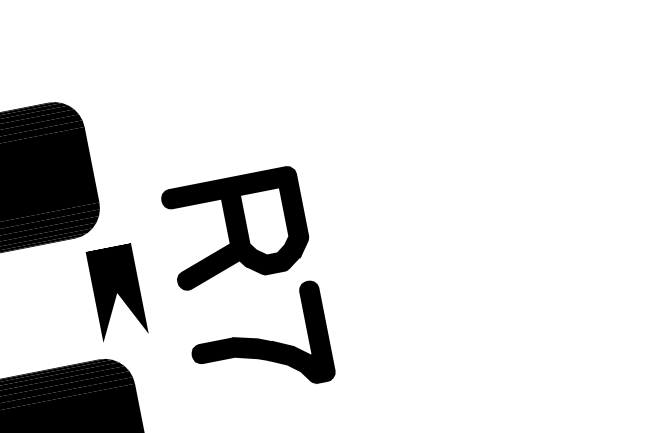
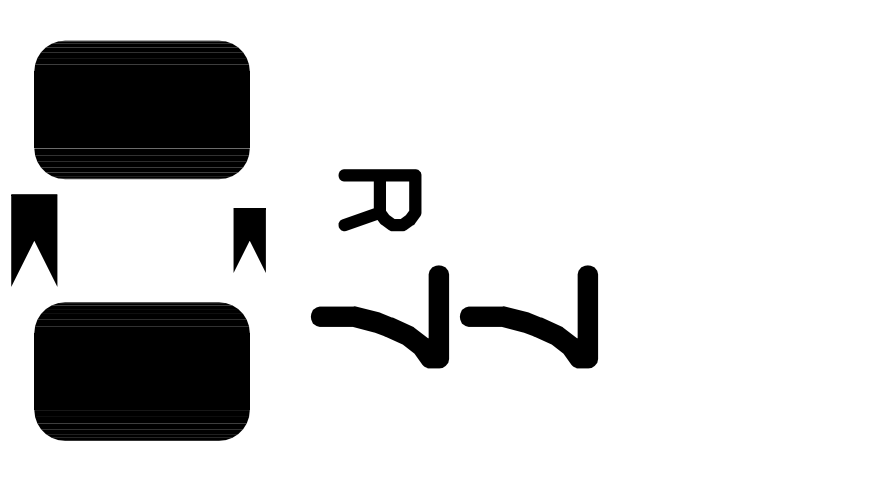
part: (236, 227) -> (379, 199), size x0.6
part: (116, 292) -> (249, 240), size x0.7
part: (405, 313) -> (528, 316), added

